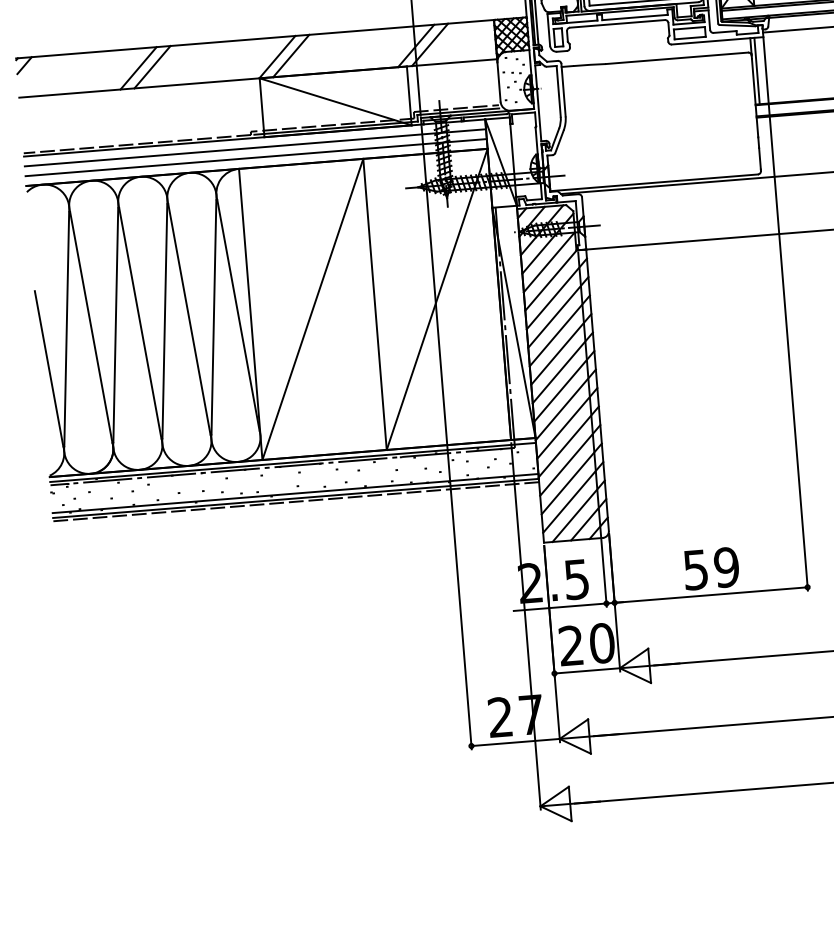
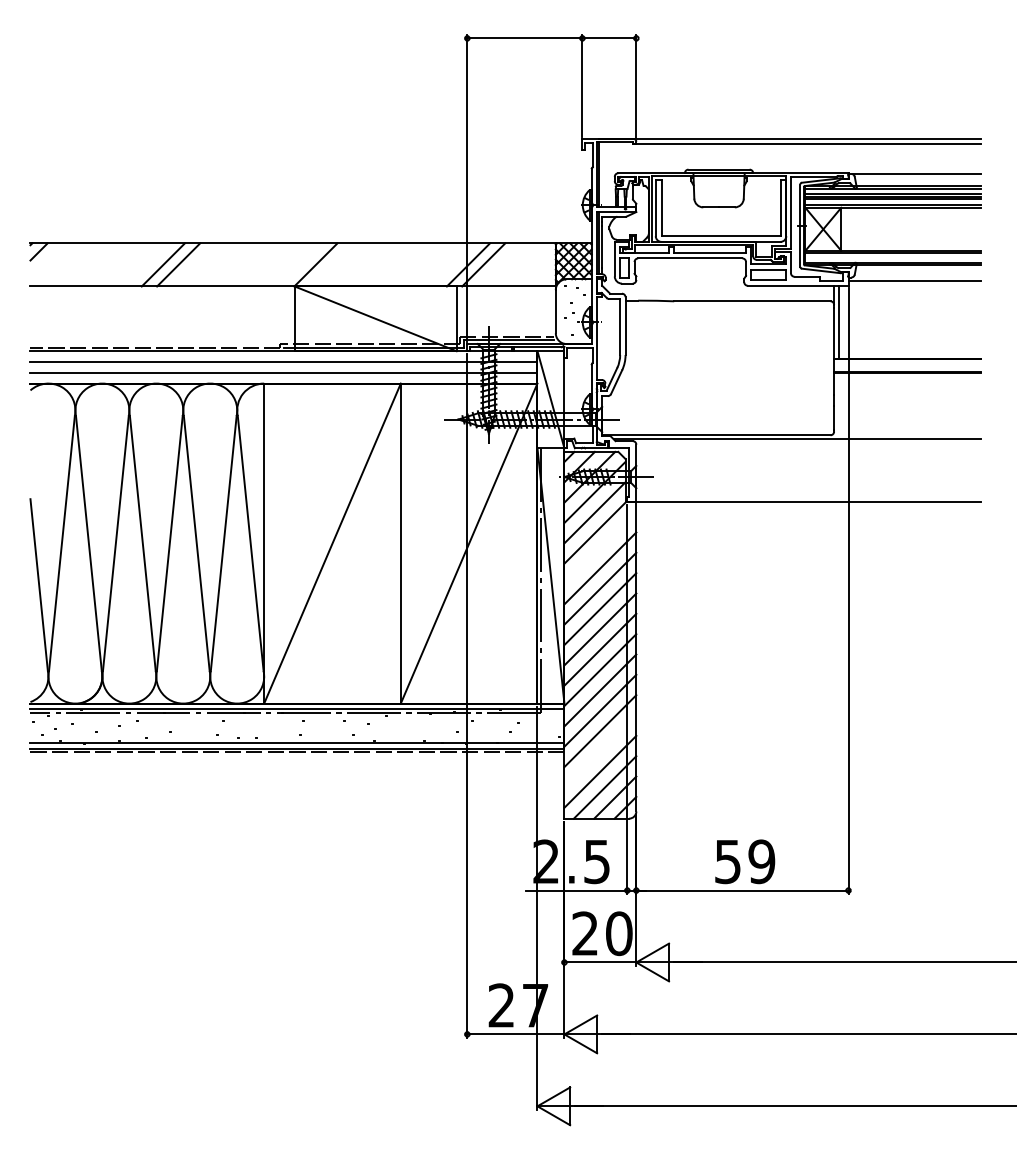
line: (290, 55) -> (330, 264), removed
line: (557, 294) -> (600, 548), removed
line: (571, 478) -> (600, 751), removed

